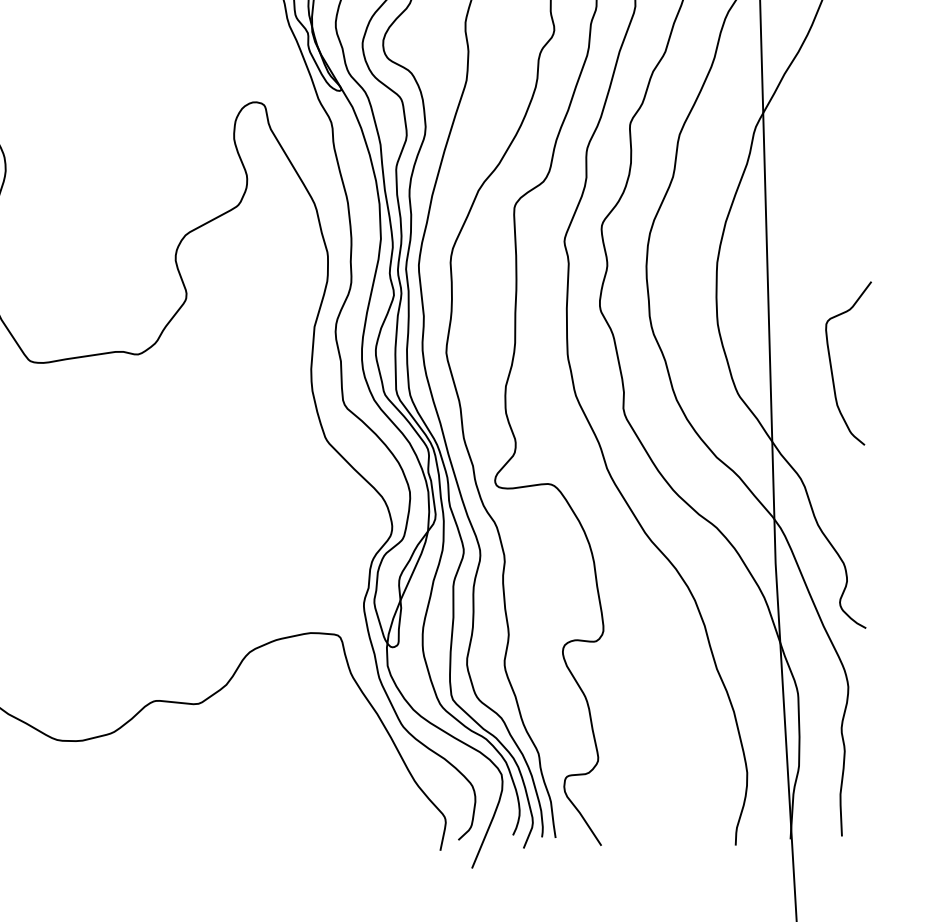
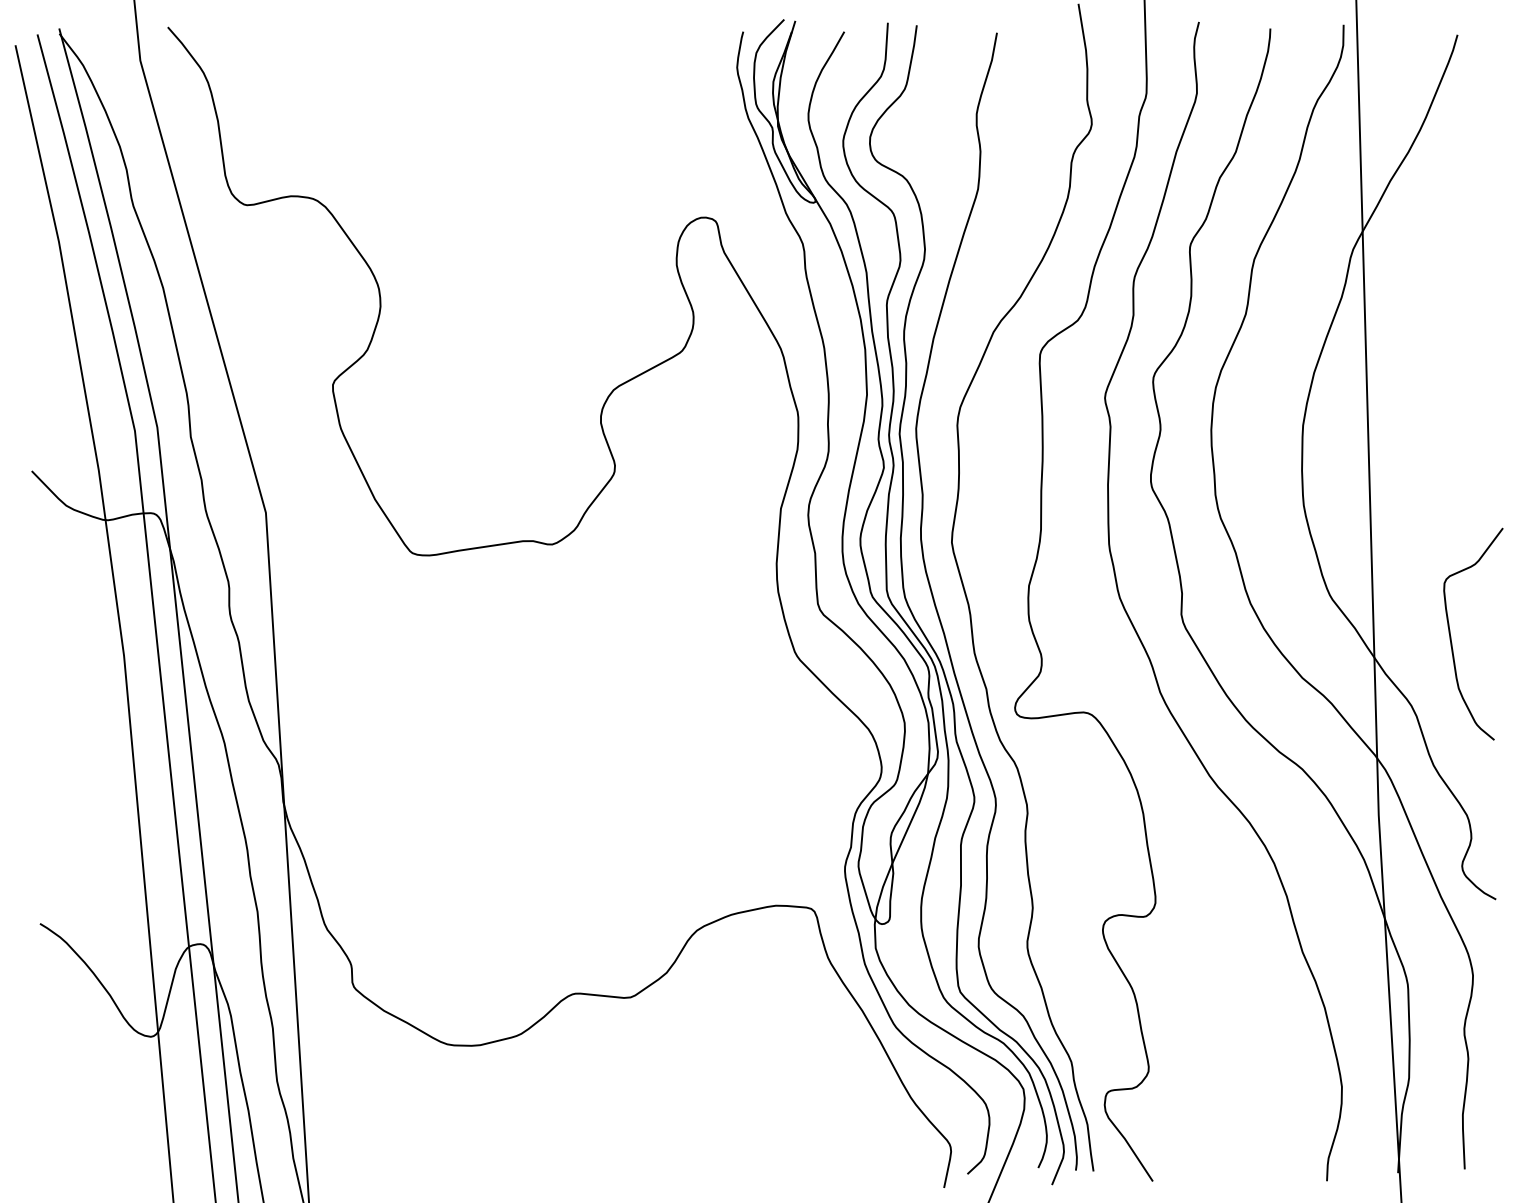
curve: (831, 365) -> (1451, 636), moved

